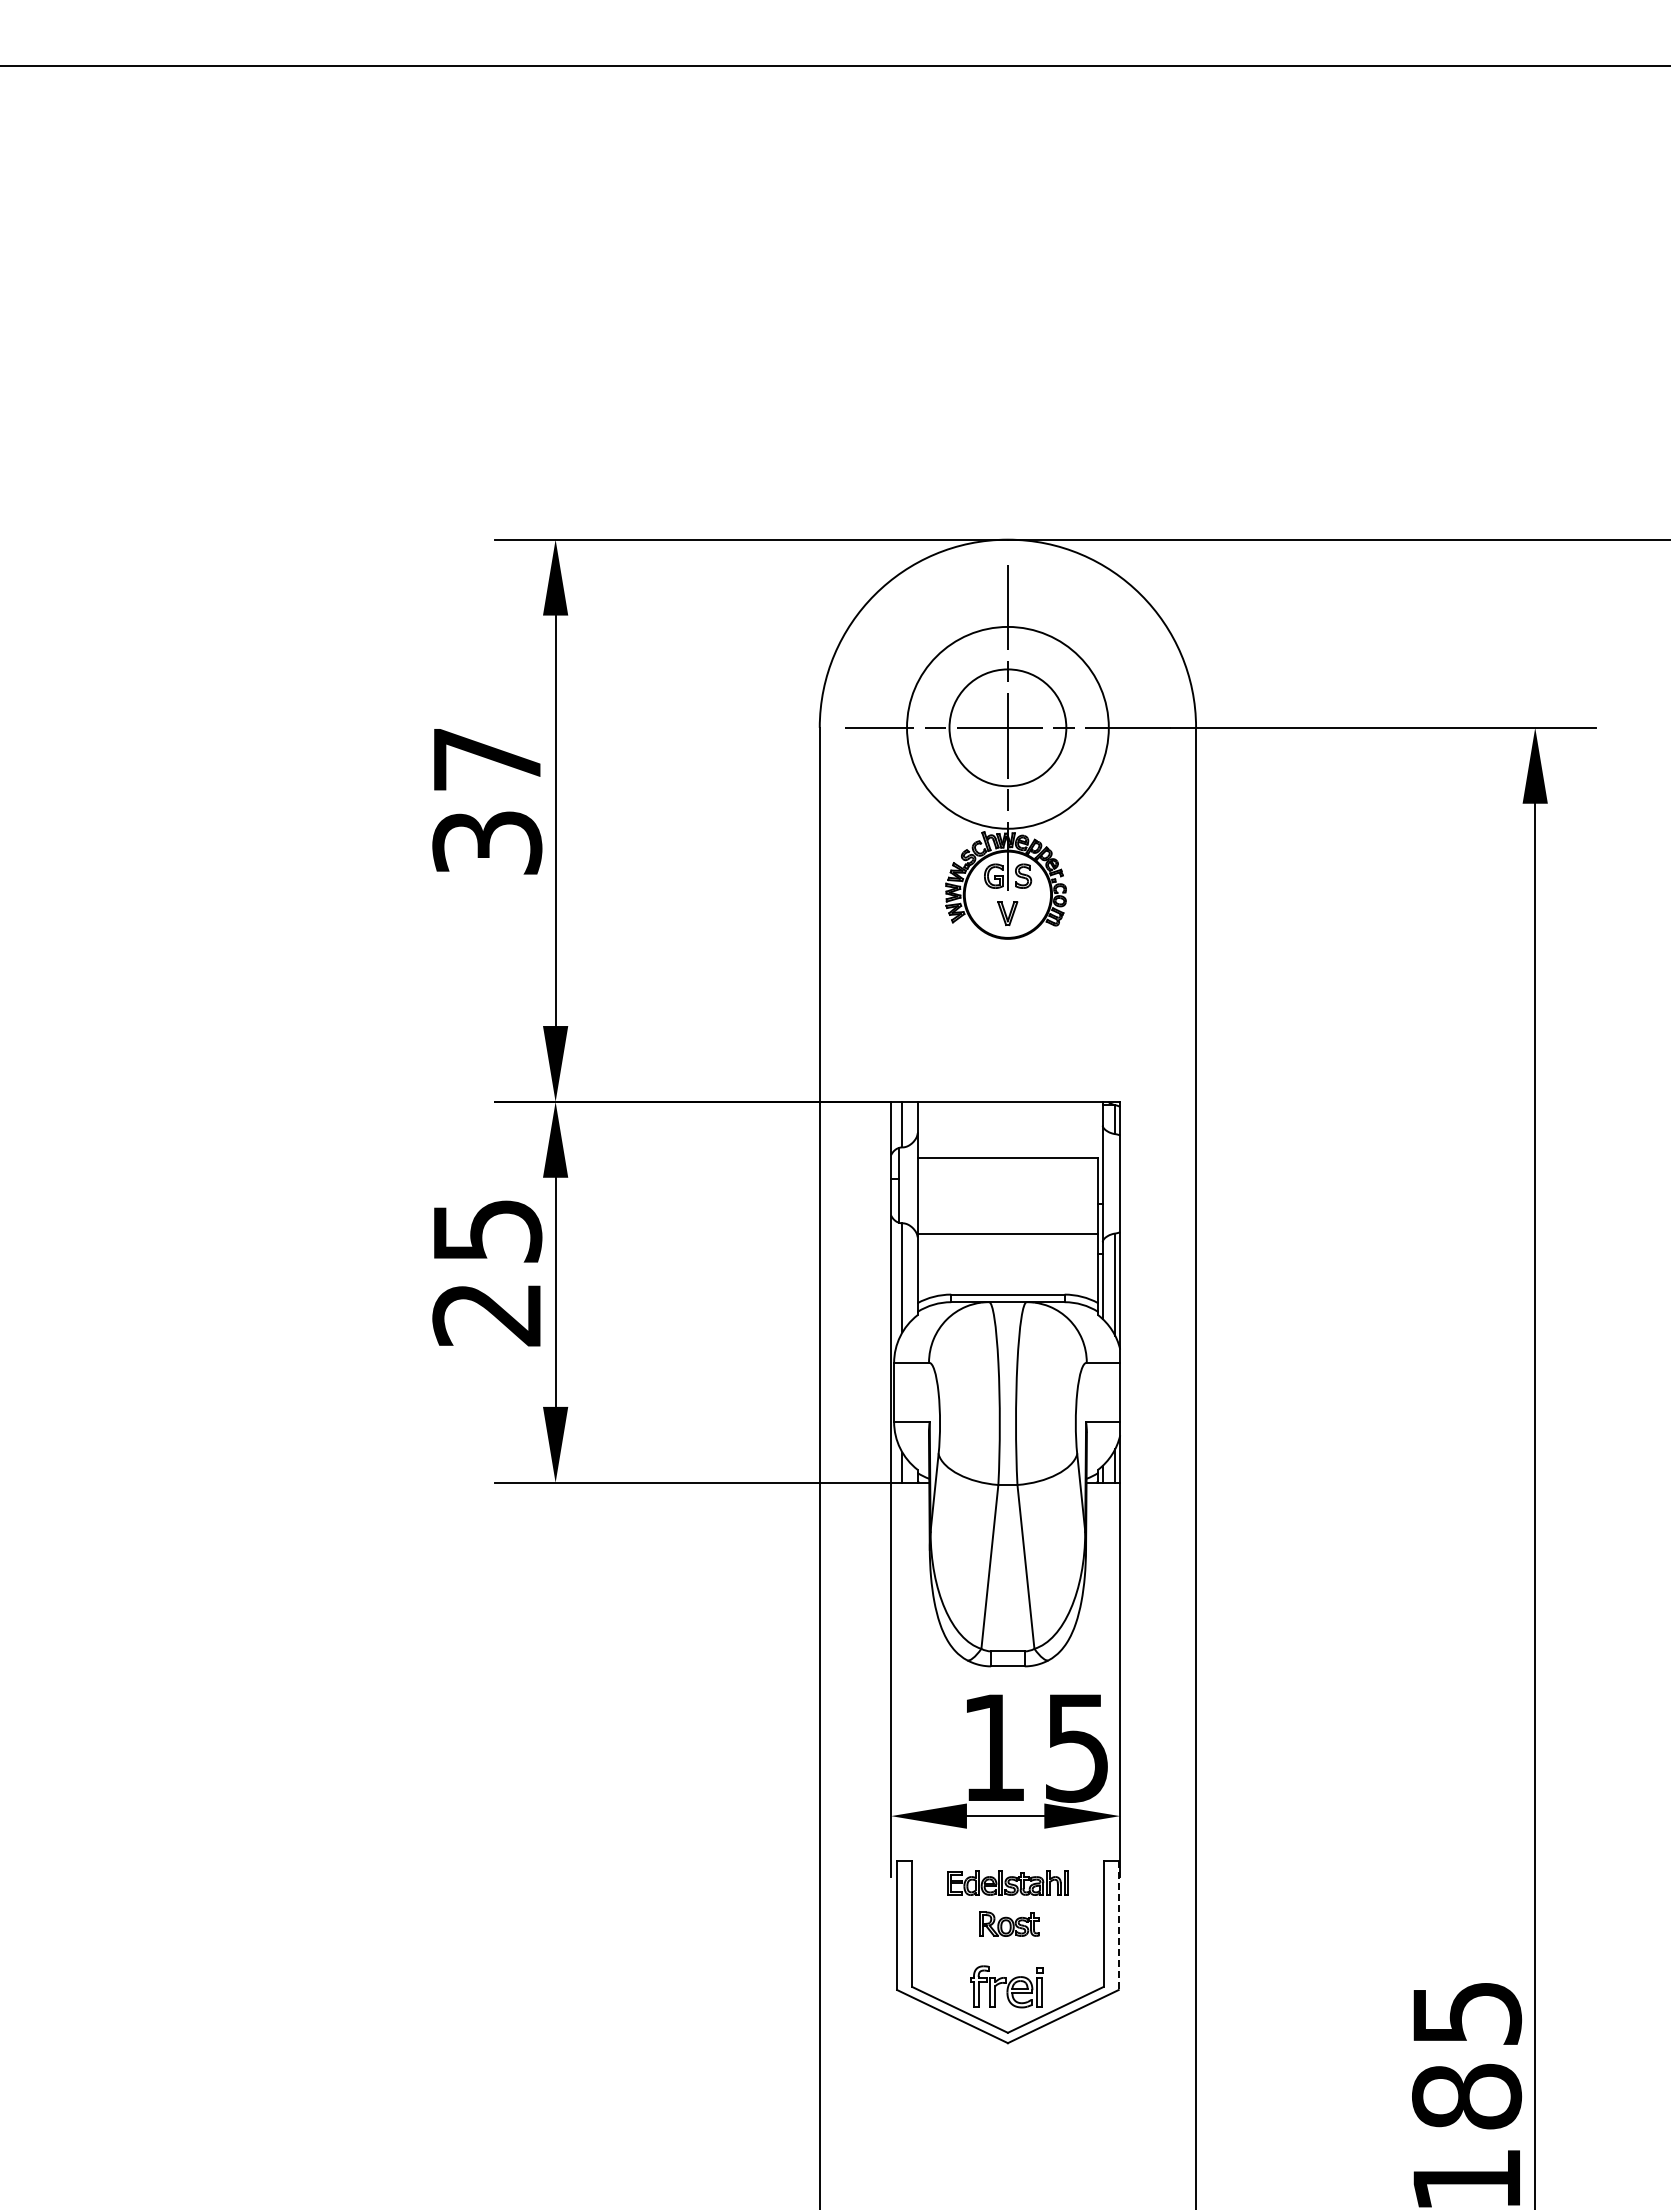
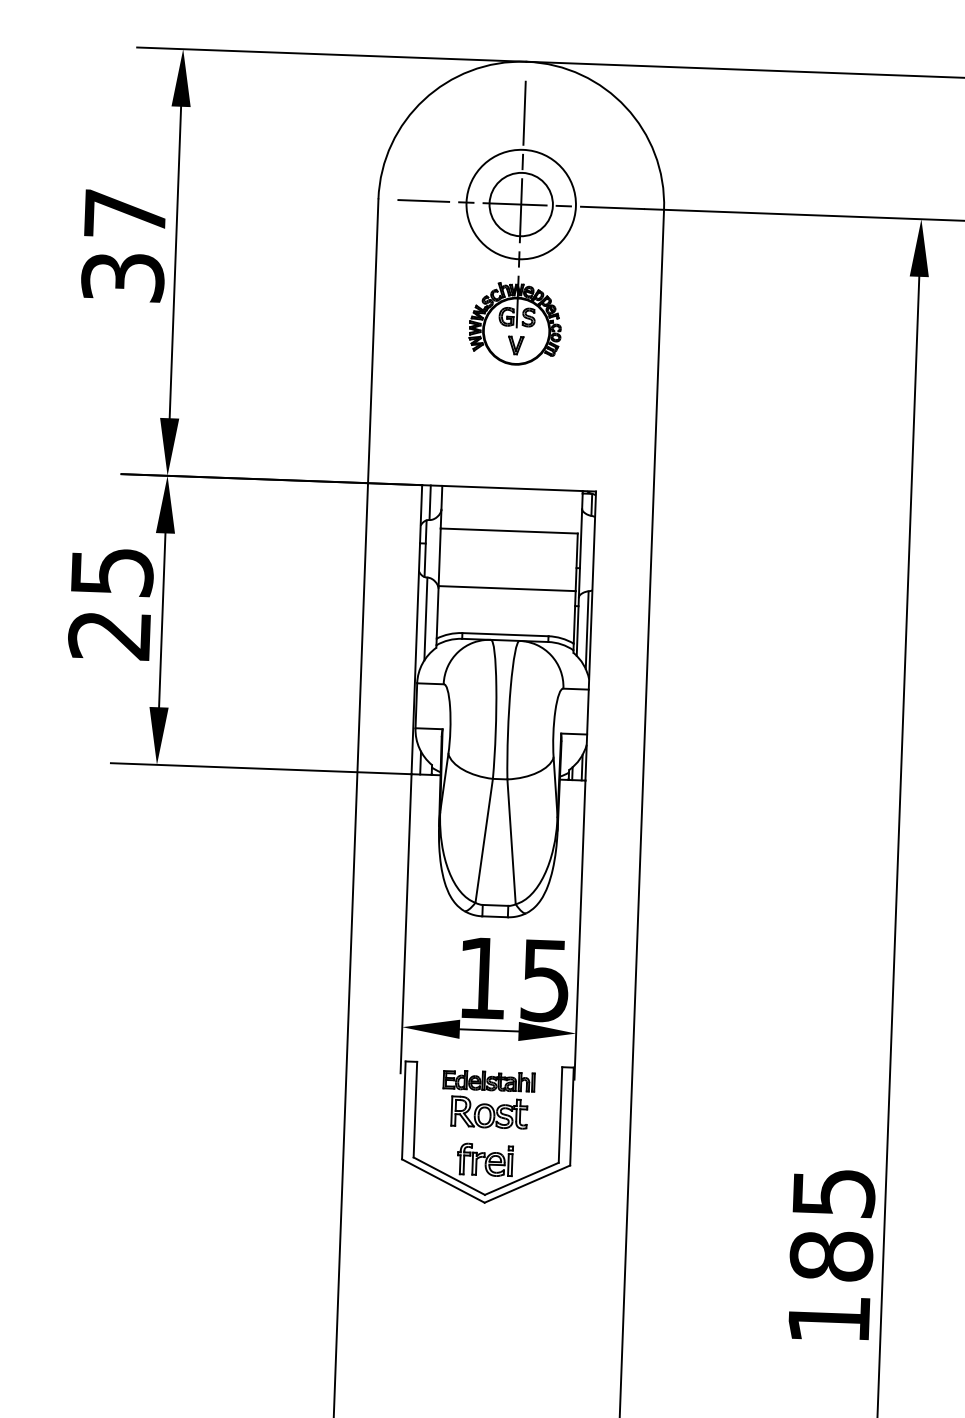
circle: (1007, 727) -> (520, 204), size x0.71
circle: (1007, 727) -> (520, 204), size x0.71
part: (1009, 1923) -> (489, 1111), size x1.67
line: (1118, 1926) -> (571, 1117), dashed -> solid

